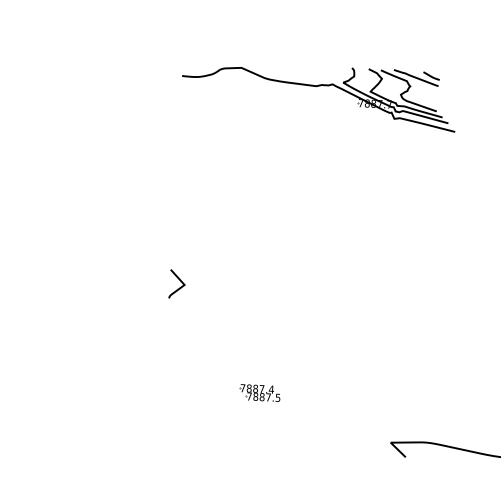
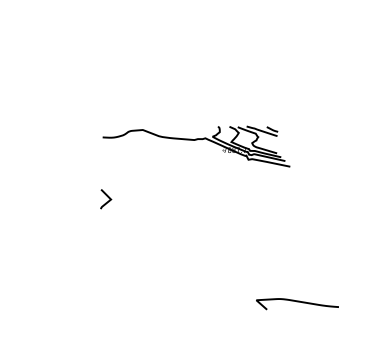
part: (319, 95) -> (196, 146), moved
part: (259, 392) -> (165, 270), removed

